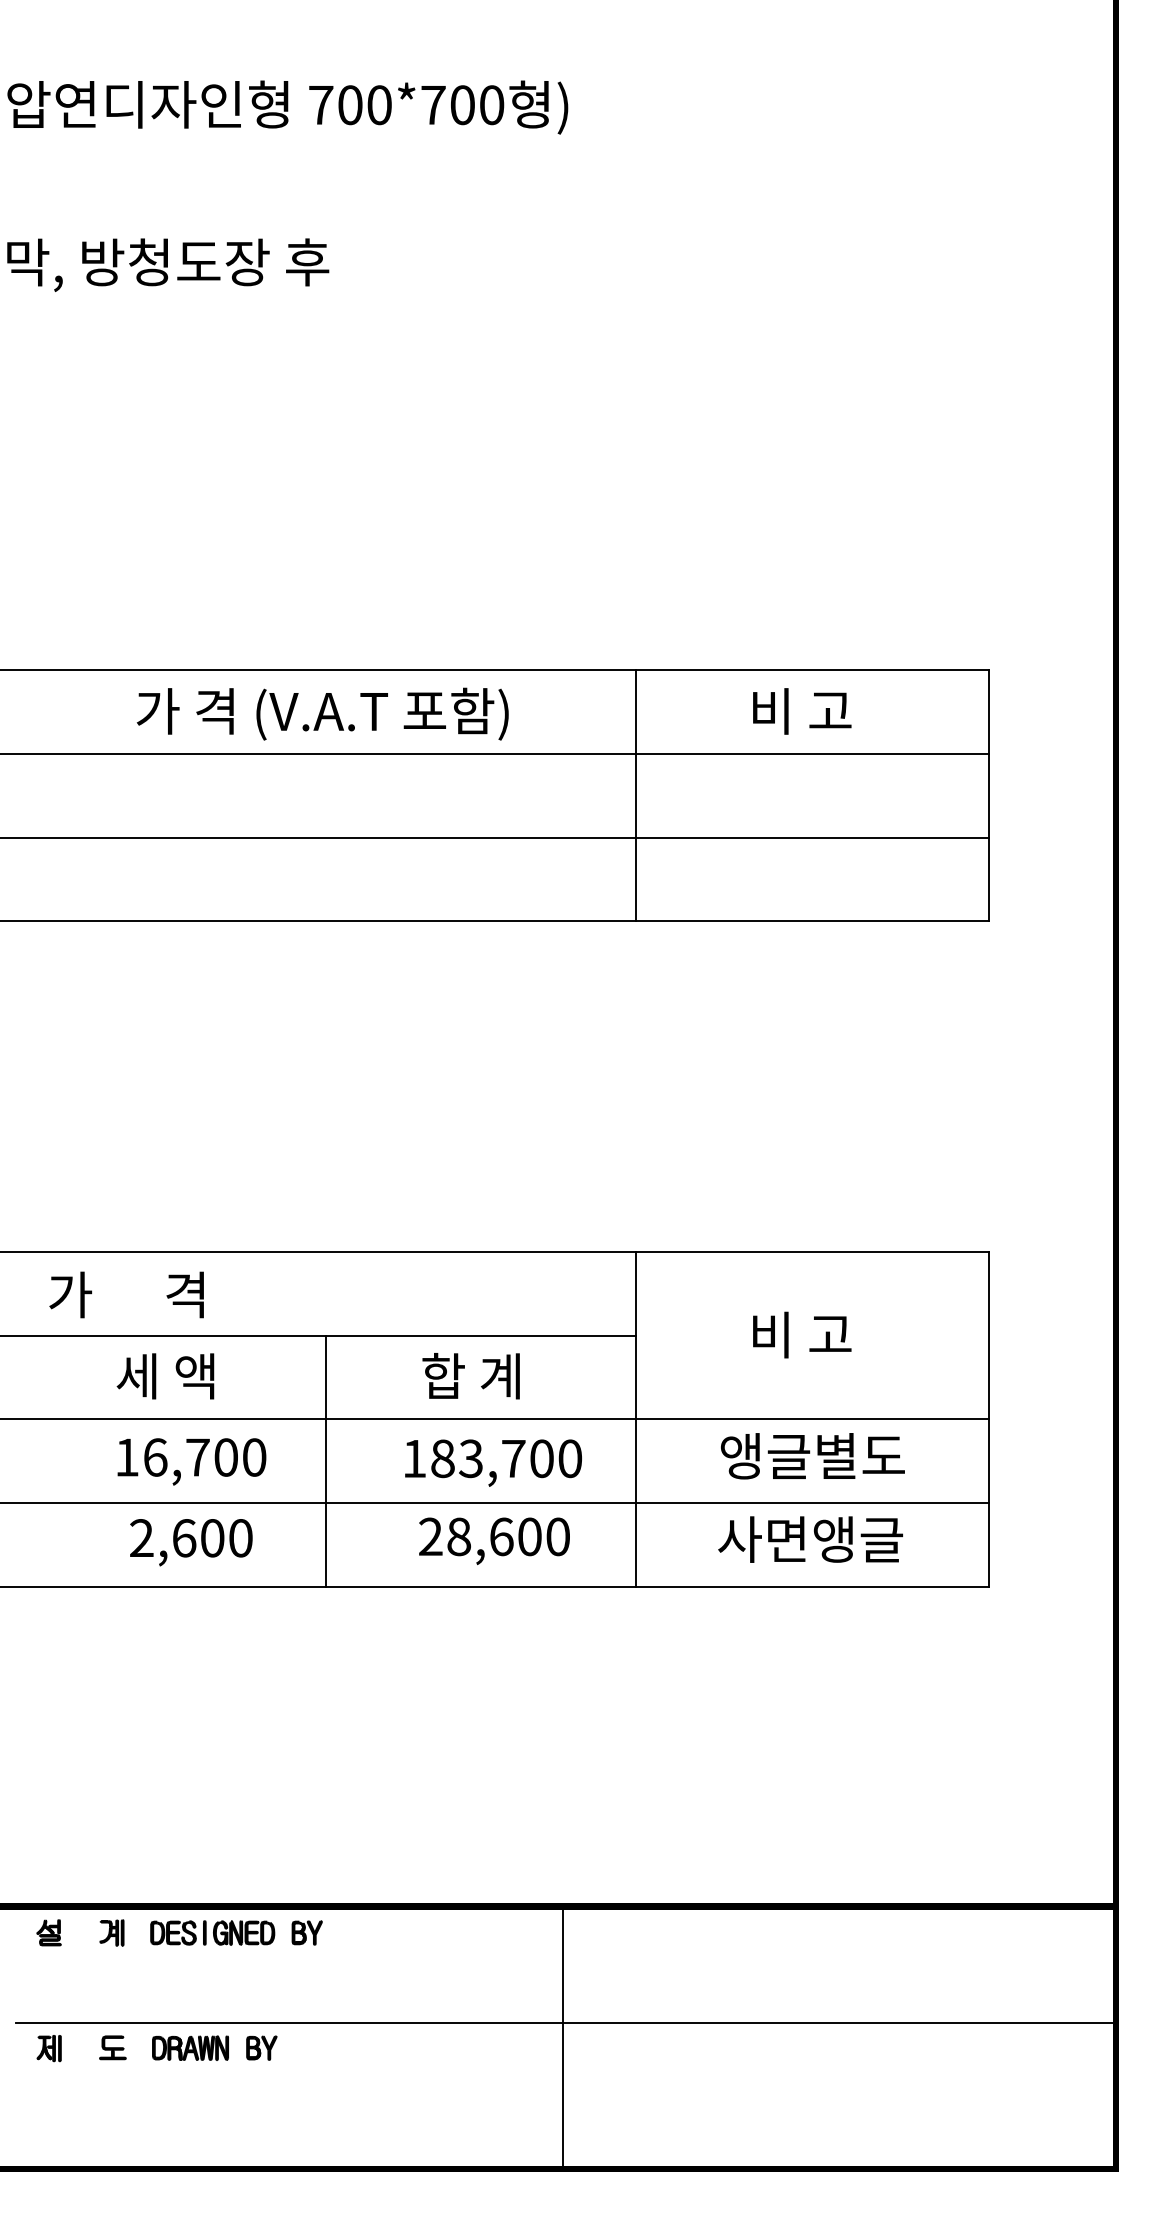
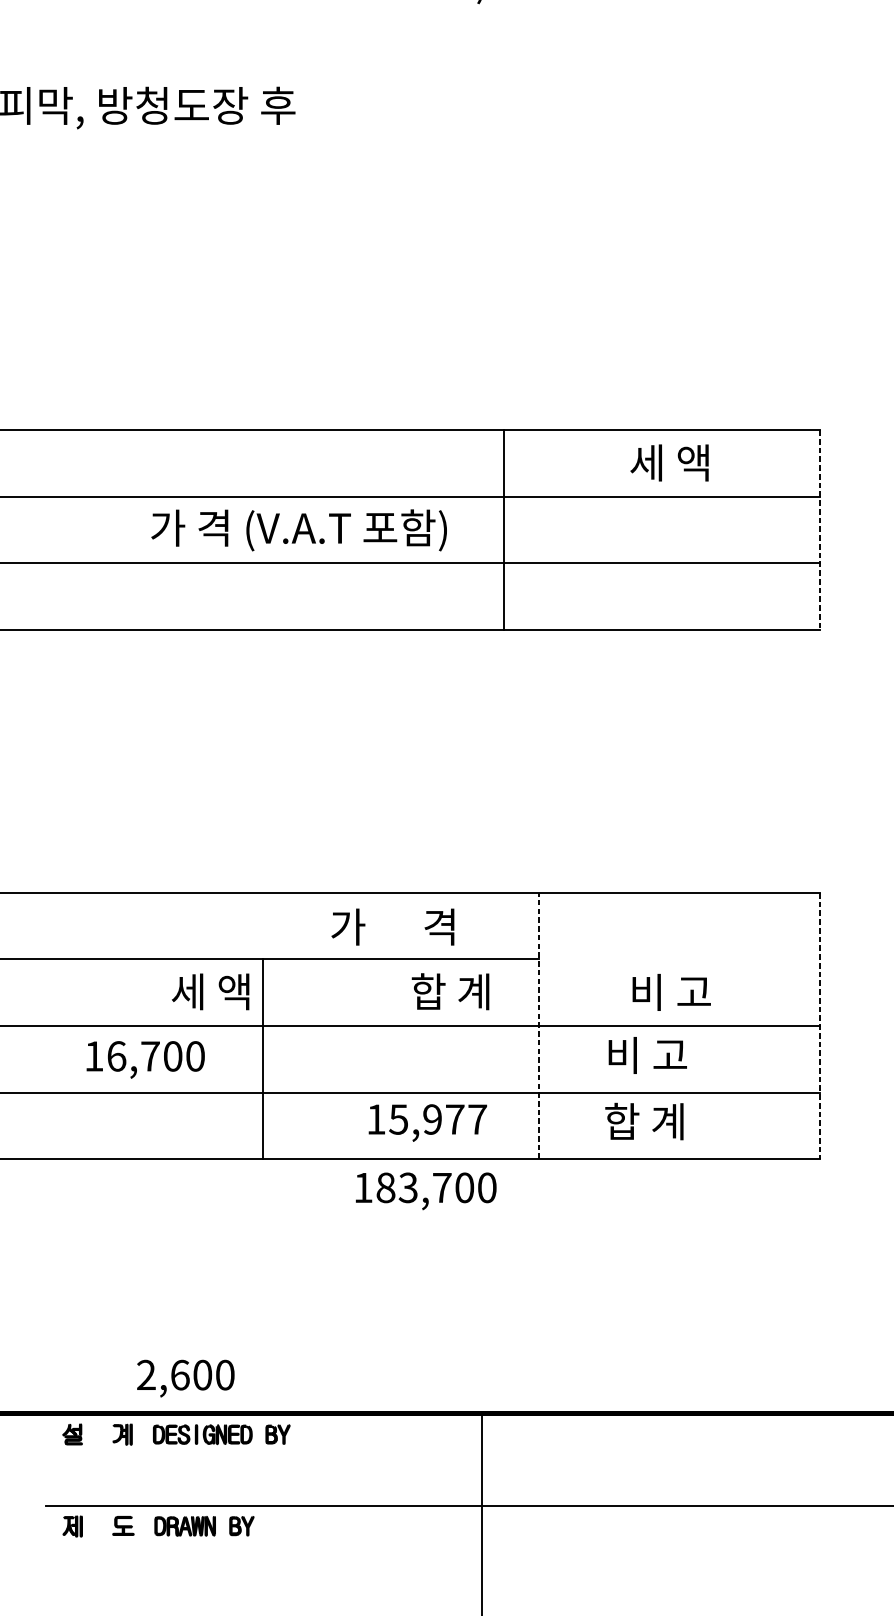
text: (800, 711) -> (670, 463), 비 고 -> 세 액
text: (322, 713) -> (298, 529), moved
line: (635, 795) -> (504, 529), moved
line: (989, 796) -> (820, 530), solid -> dashed
text: (126, 1294) -> (392, 926), moved
text: (802, 1334) -> (671, 991), moved
text: (165, 1376) -> (210, 991), moved
text: (470, 1376) -> (450, 991), moved
line: (635, 1418) -> (539, 1025), solid -> dashed
line: (989, 1419) -> (820, 1026), solid -> dashed
text: (812, 1456) -> (679, 1055), 앵글별도 -> 비 고
line: (325, 1460) -> (262, 1058), moved
text: (191, 1461) -> (145, 1059), moved
text: (493, 1462) -> (426, 1190), moved
text: (494, 1536) -> (426, 1119), 28,600 -> 15,977
text: (810, 1538) -> (678, 1120), 사면앵글 -> 합 계
text: (191, 1542) -> (185, 1378), moved

